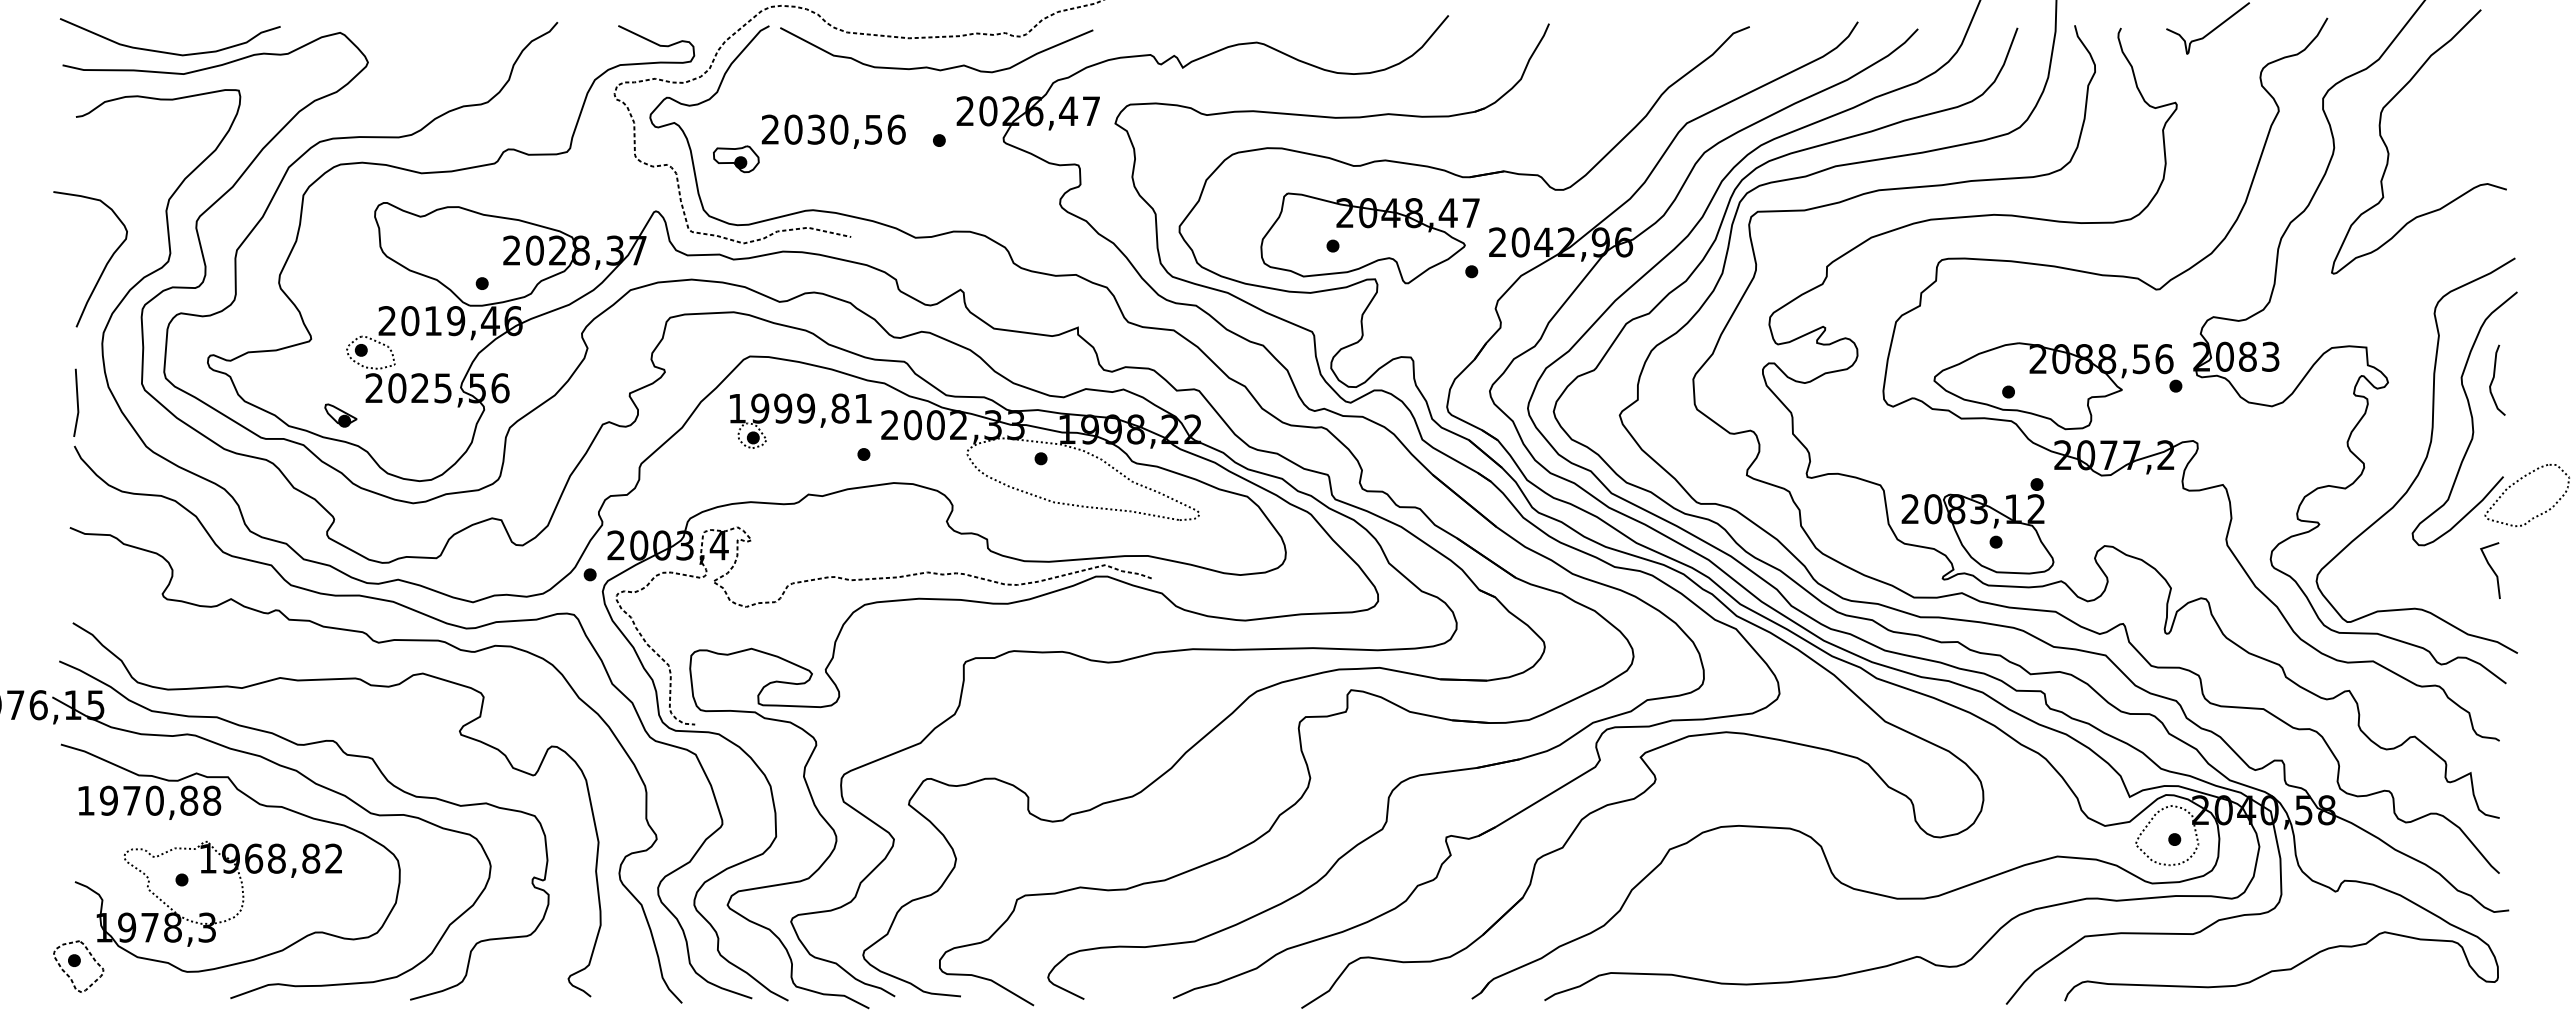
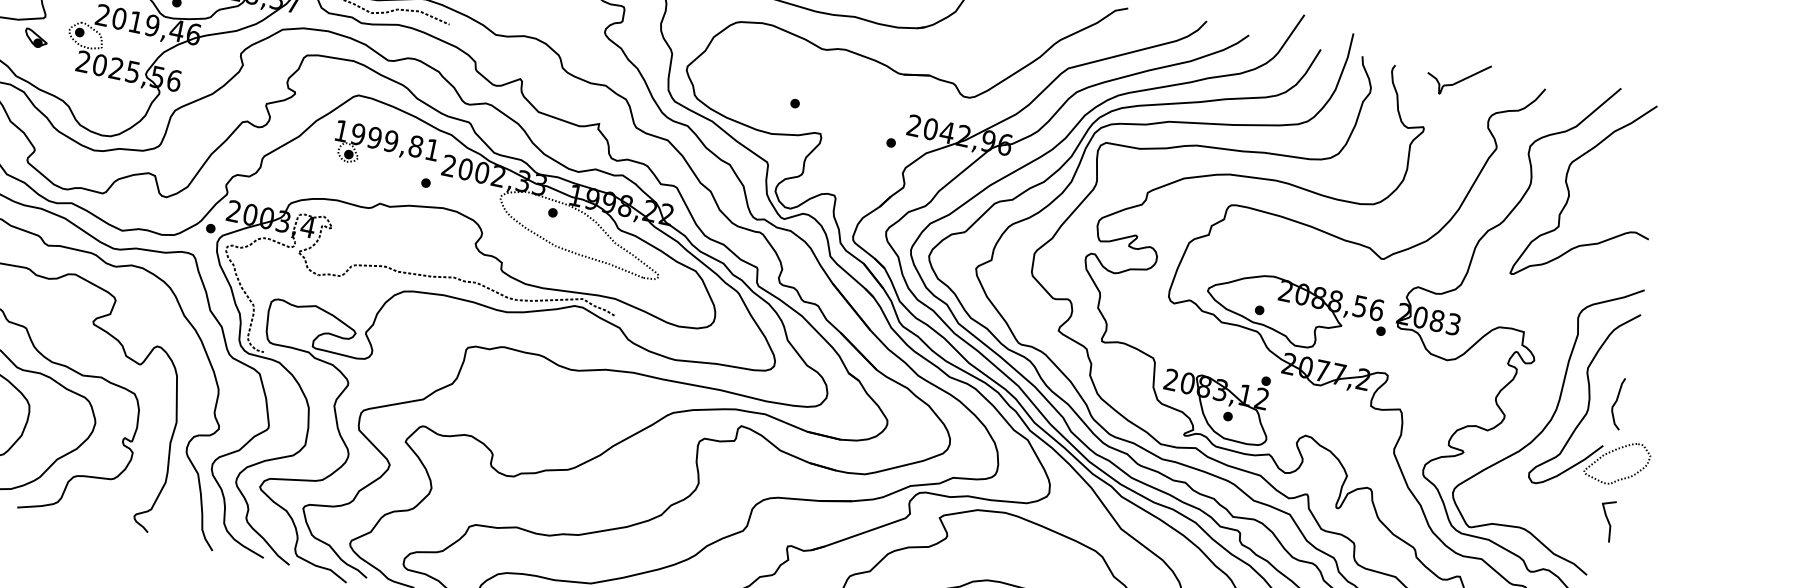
part: (1369, 238) -> (822, 103), removed
curve: (2494, 378) -> (1616, 401), moved
part: (340, 415) -> (35, 38), moved
line: (2491, 569) -> (1607, 520), moved

